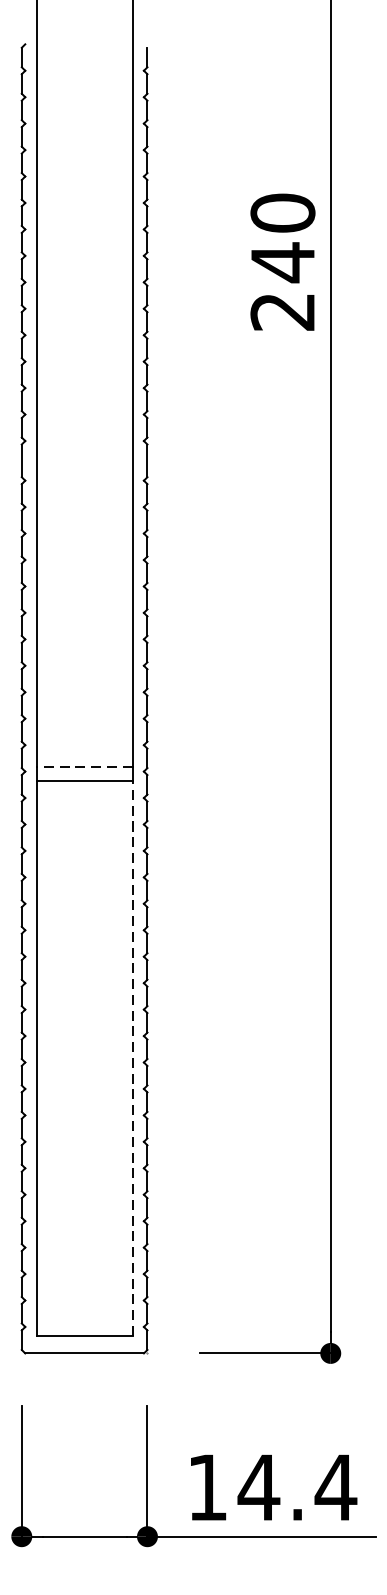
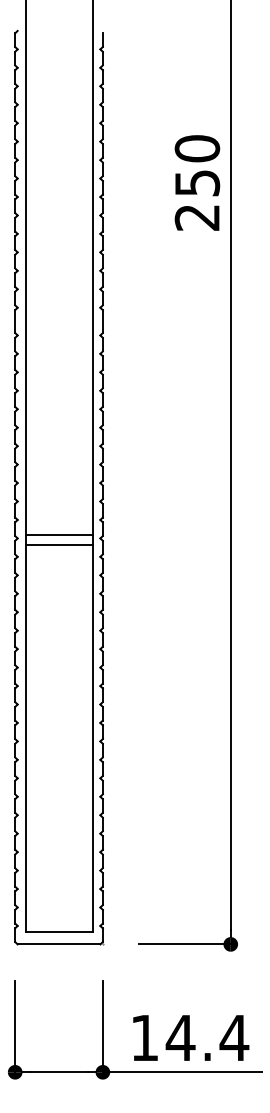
text: (283, 262) -> (197, 183), 240 -> 250
line: (83, 767) -> (58, 535), dashed -> solid
line: (132, 1058) -> (92, 738), dashed -> solid

